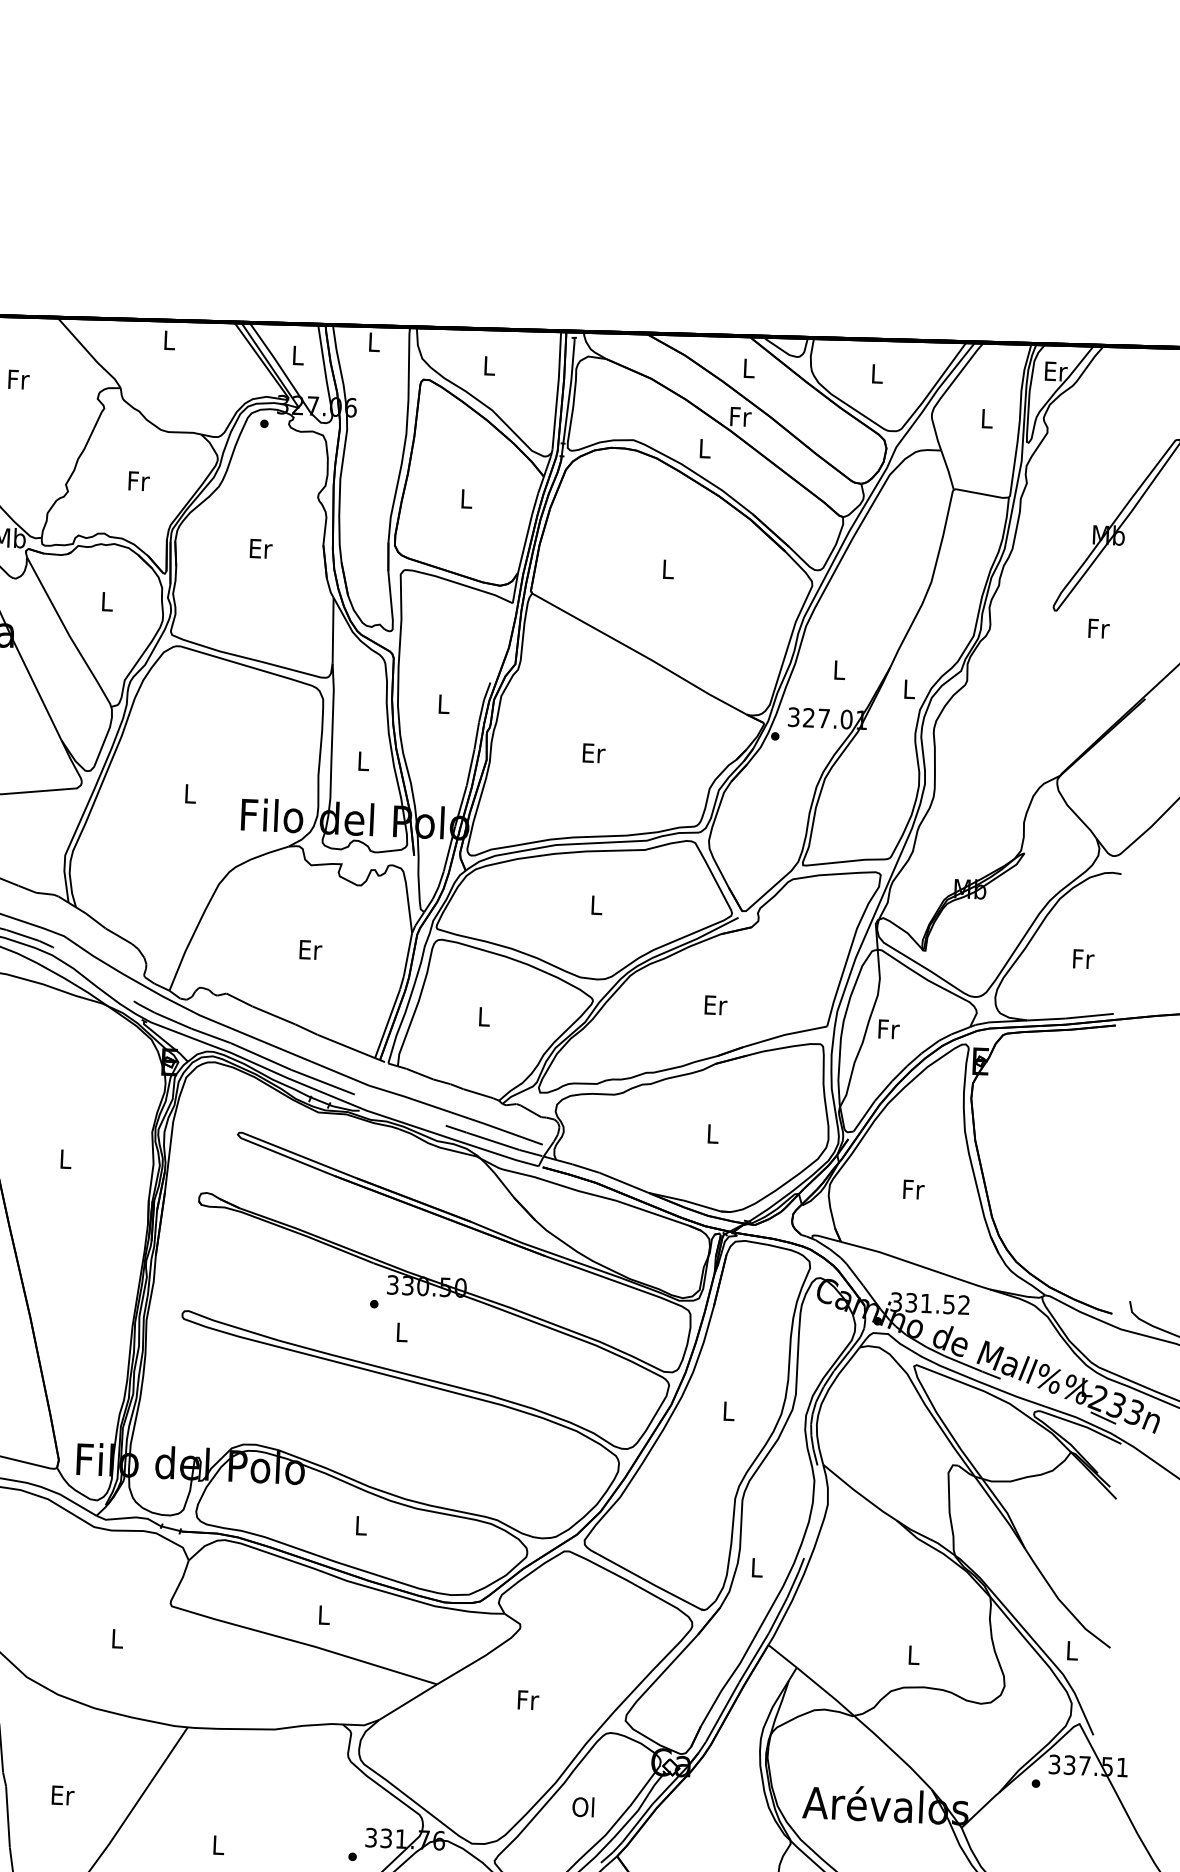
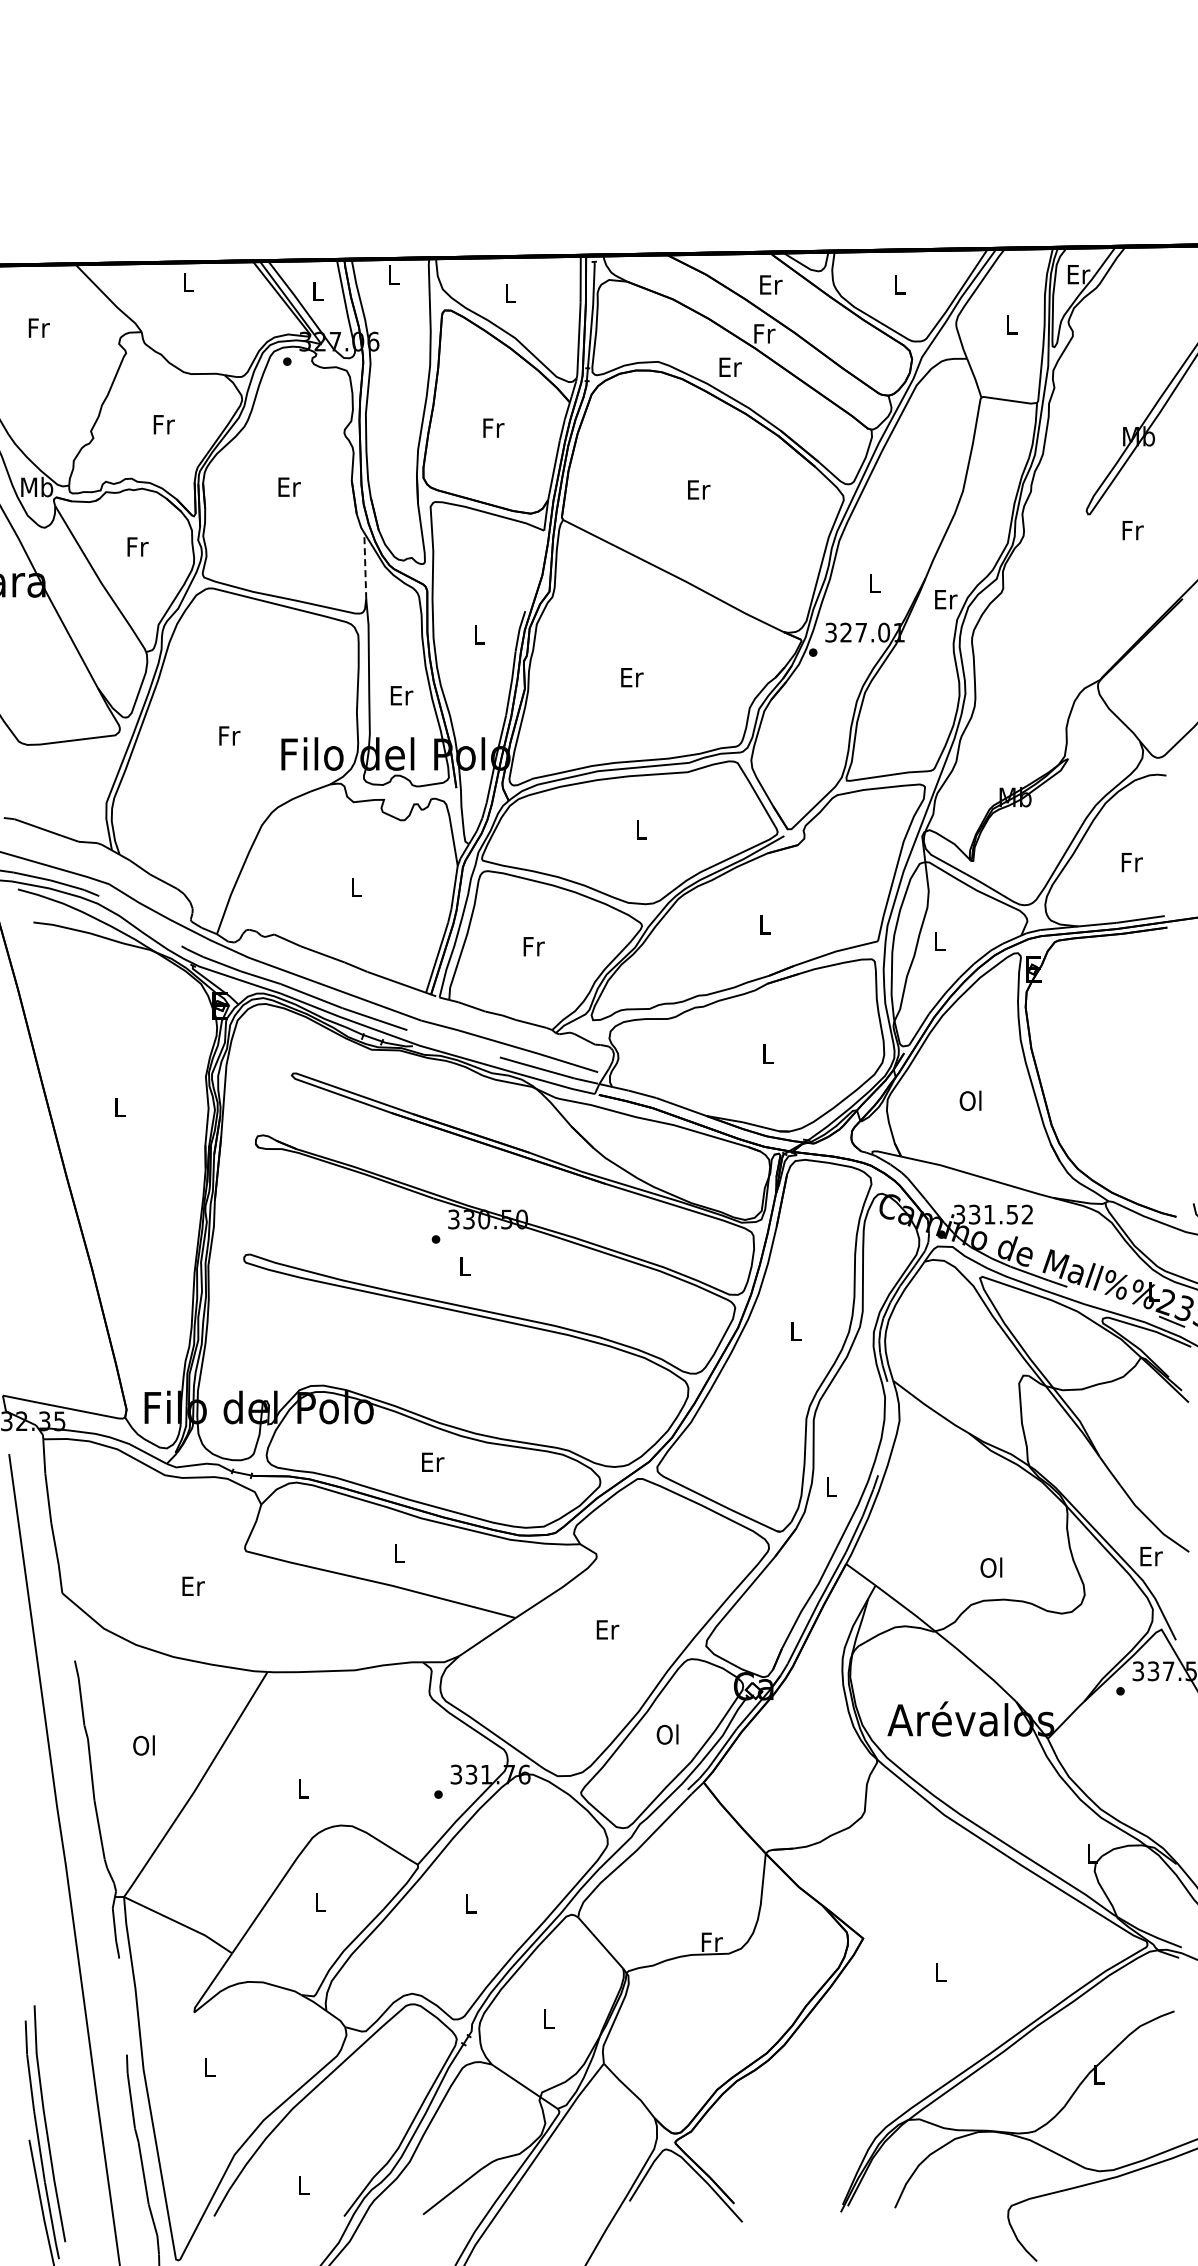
text: (749, 368) -> (771, 284), L -> Er
text: (705, 447) -> (730, 366), L -> Er
text: (466, 498) -> (493, 427), L -> Fr
text: (669, 569) -> (699, 489), L -> Er
text: (107, 601) -> (137, 546), L -> Fr
line: (333, 630) -> (365, 565), solid -> dashed
text: (910, 689) -> (946, 599), L -> Er
text: (363, 761) -> (401, 695), L -> Er
text: (190, 793) -> (229, 735), L -> Fr
text: (310, 949) -> (356, 886), Er -> L
text: (715, 1004) -> (765, 924), Er -> L
text: (484, 1016) -> (533, 946), L -> Fr
text: (888, 1029) -> (939, 941), Fr -> L
text: (912, 1189) -> (970, 1100), Fr -> Ol
text: (362, 1525) -> (433, 1461), L -> Er
text: (117, 1638) -> (193, 1585), L -> Er
text: (1072, 1650) -> (1151, 1556), L -> Er
text: (912, 1654) -> (991, 1567), L -> Ol
text: (528, 1699) -> (607, 1629), Fr -> Er
text: (62, 1795) -> (144, 1745), Er -> Ol

